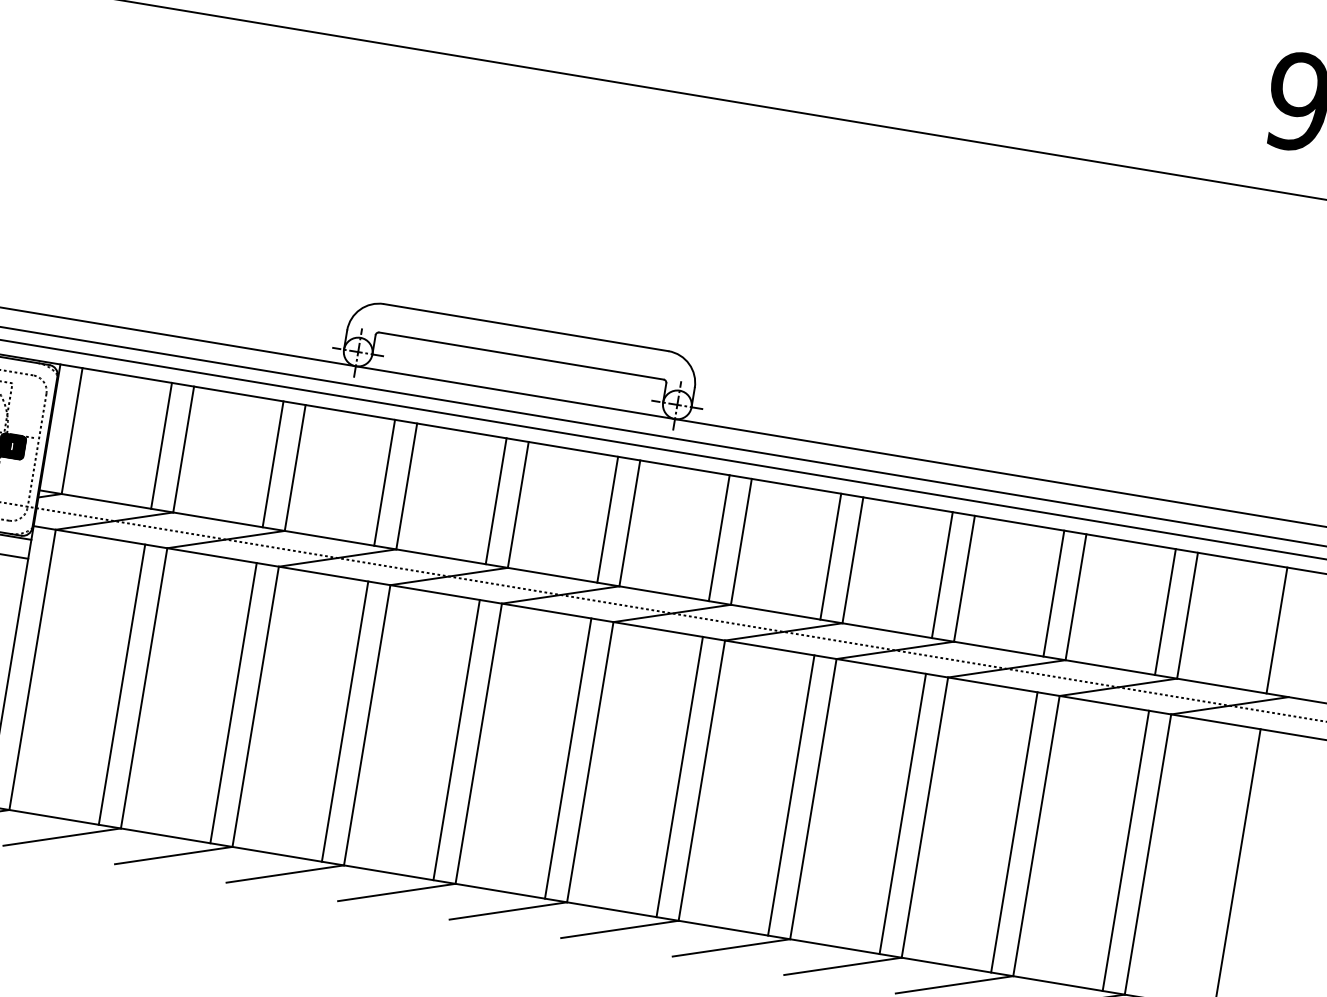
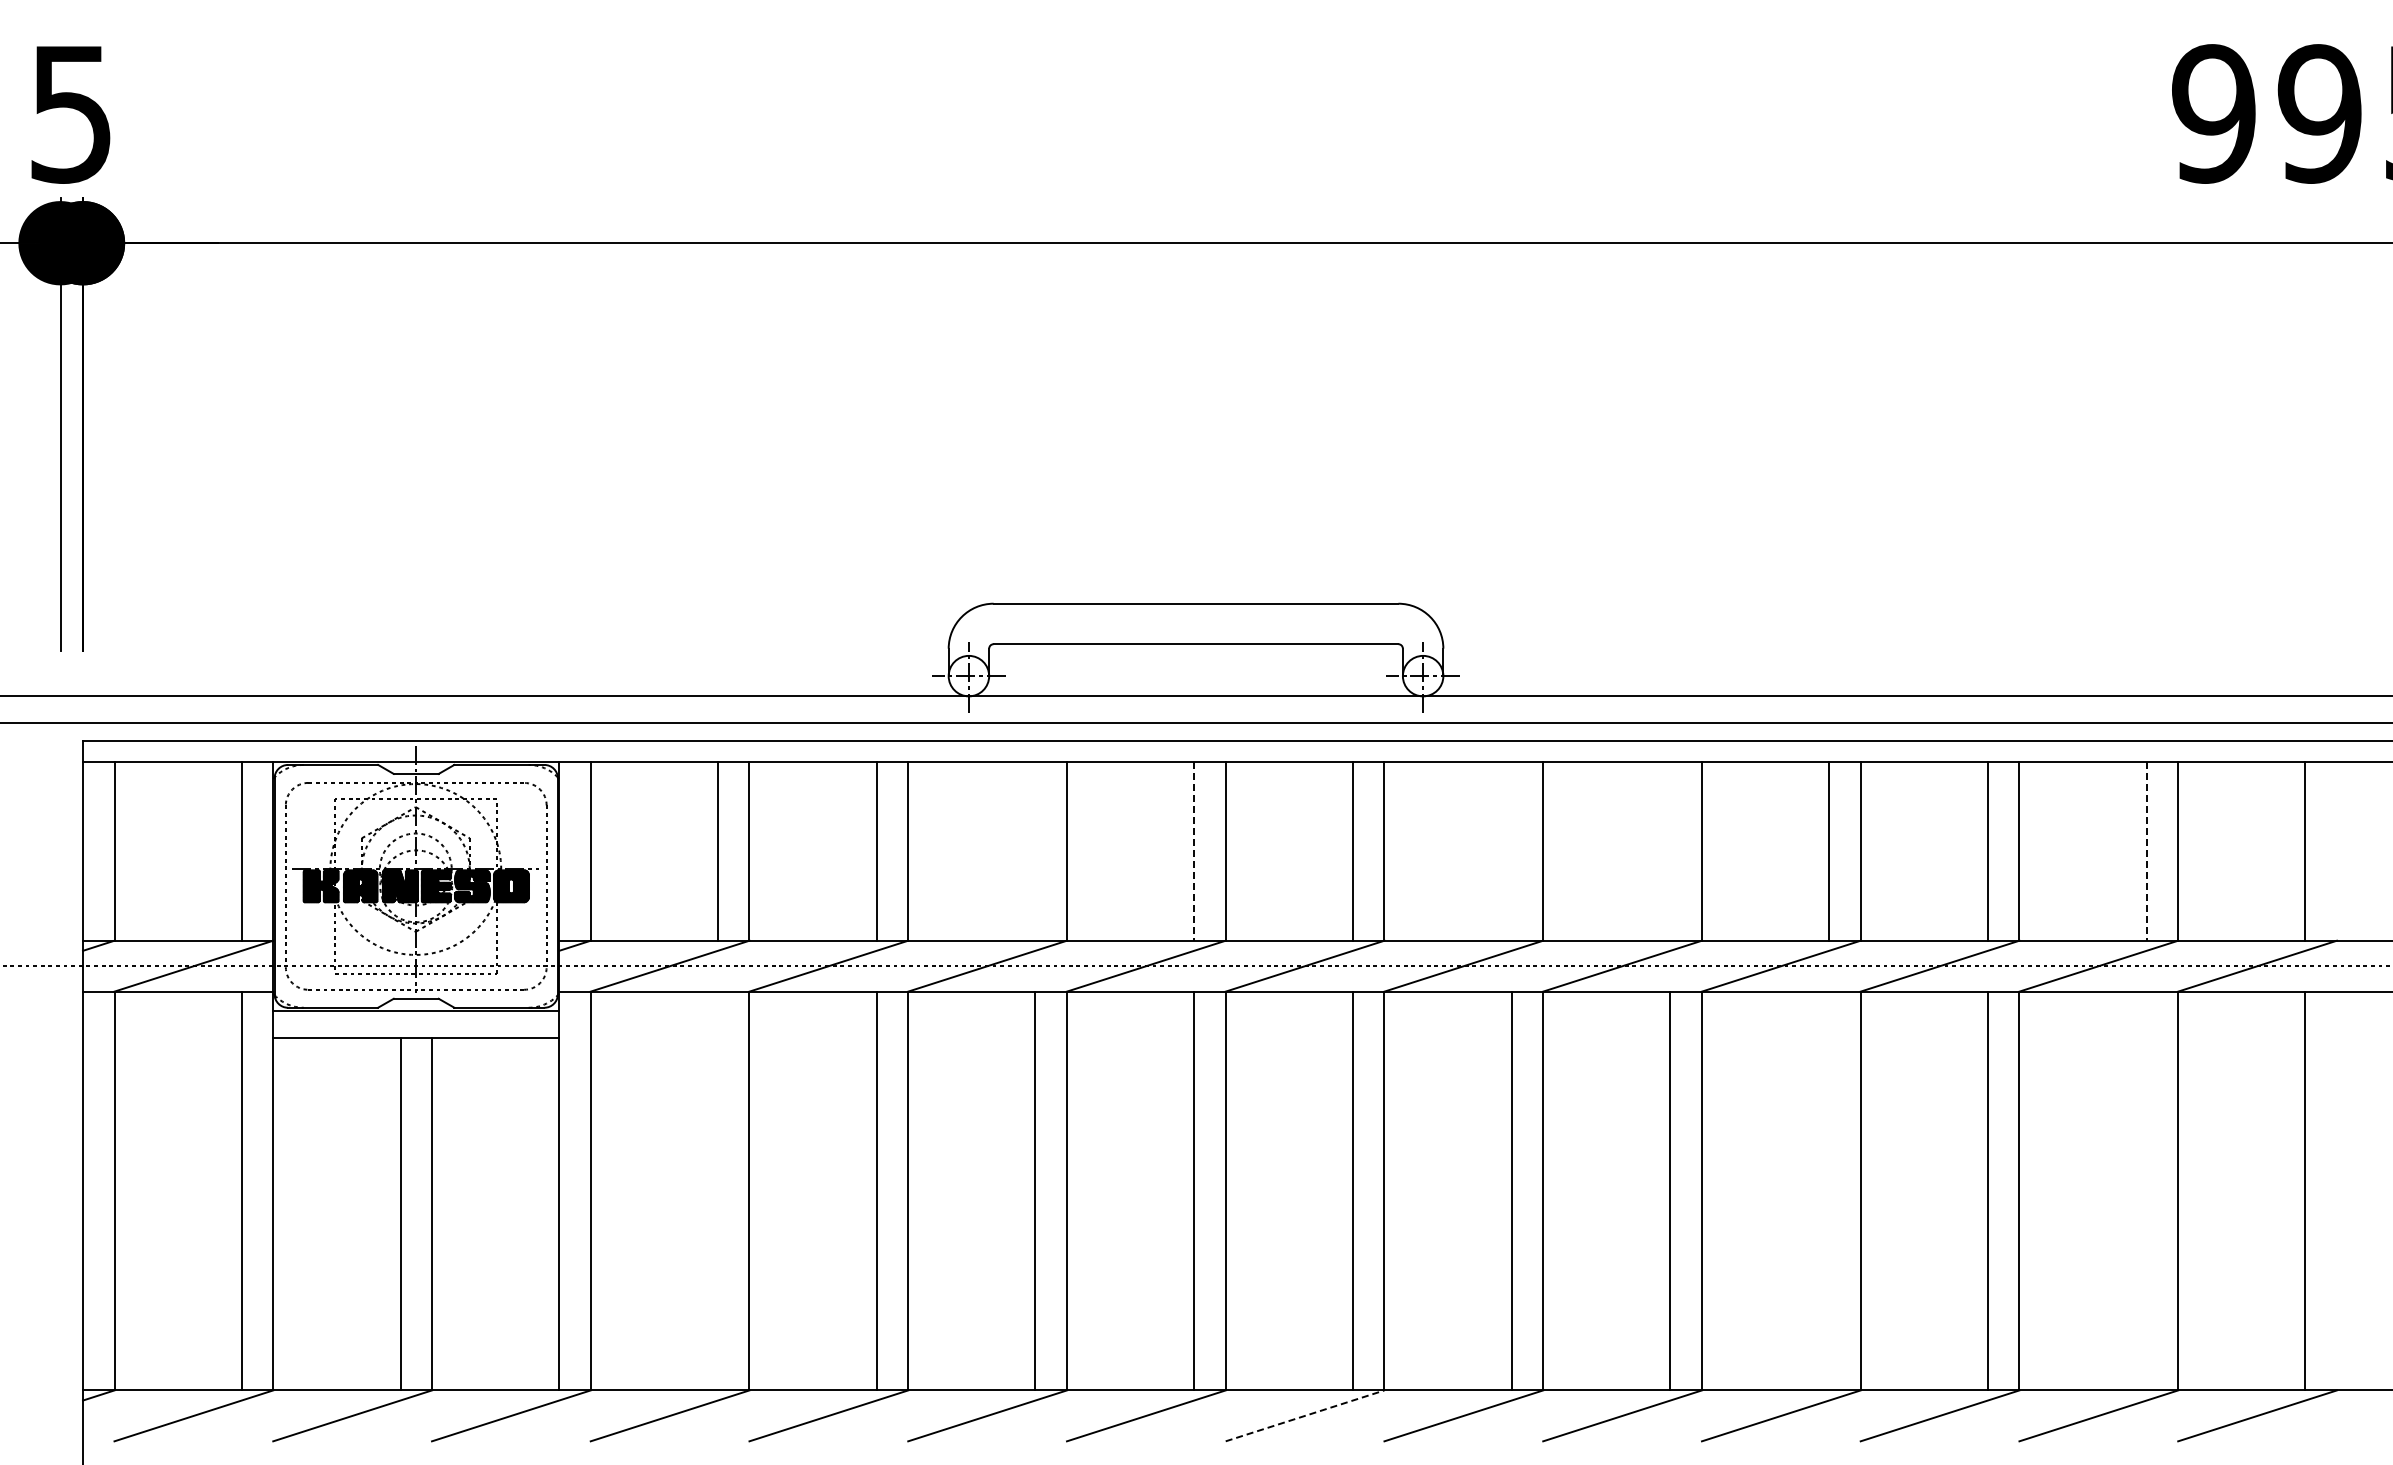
line: (384, 482) -> (1035, 850), removed
line: (496, 501) -> (1194, 851), solid -> dashed
line: (719, 537) -> (1511, 850), removed
line: (830, 556) -> (1670, 850), removed
line: (1165, 612) -> (2146, 851), solid -> dashed
line: (122, 684) -> (718, 1190), removed
line: (903, 813) -> (1829, 1190), removed
line: (1125, 850) -> (2146, 1190), removed
line: (508, 910) -> (1305, 1415), solid -> dashed

